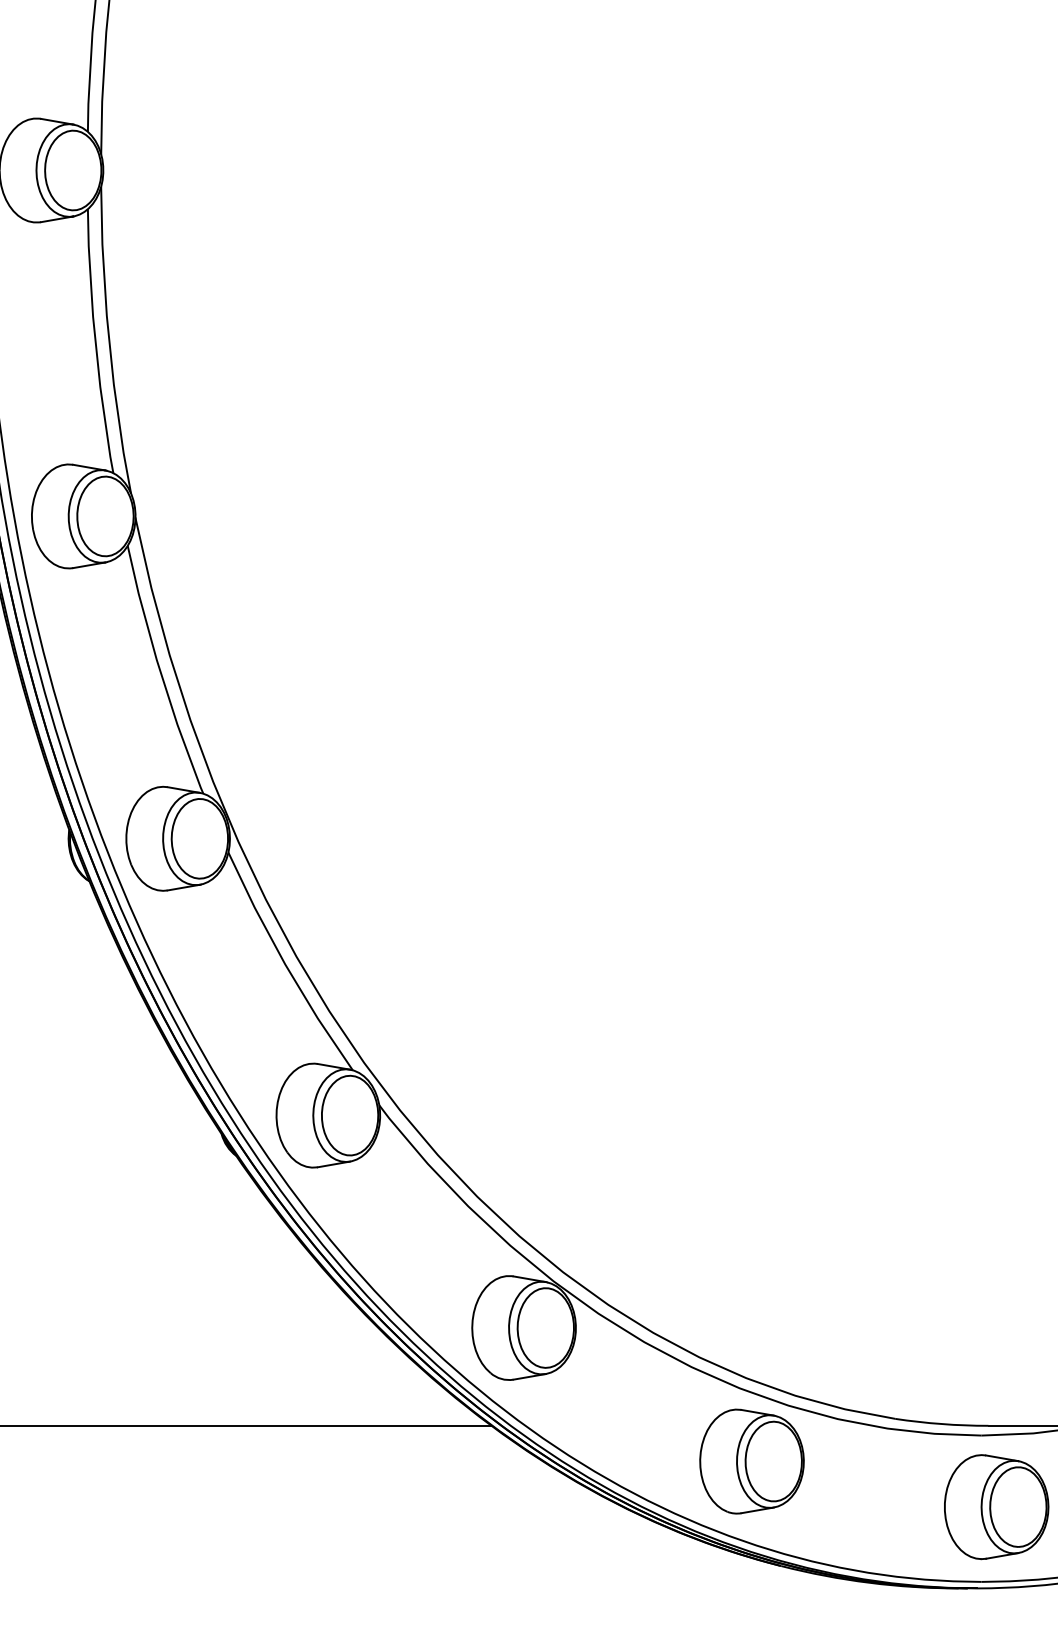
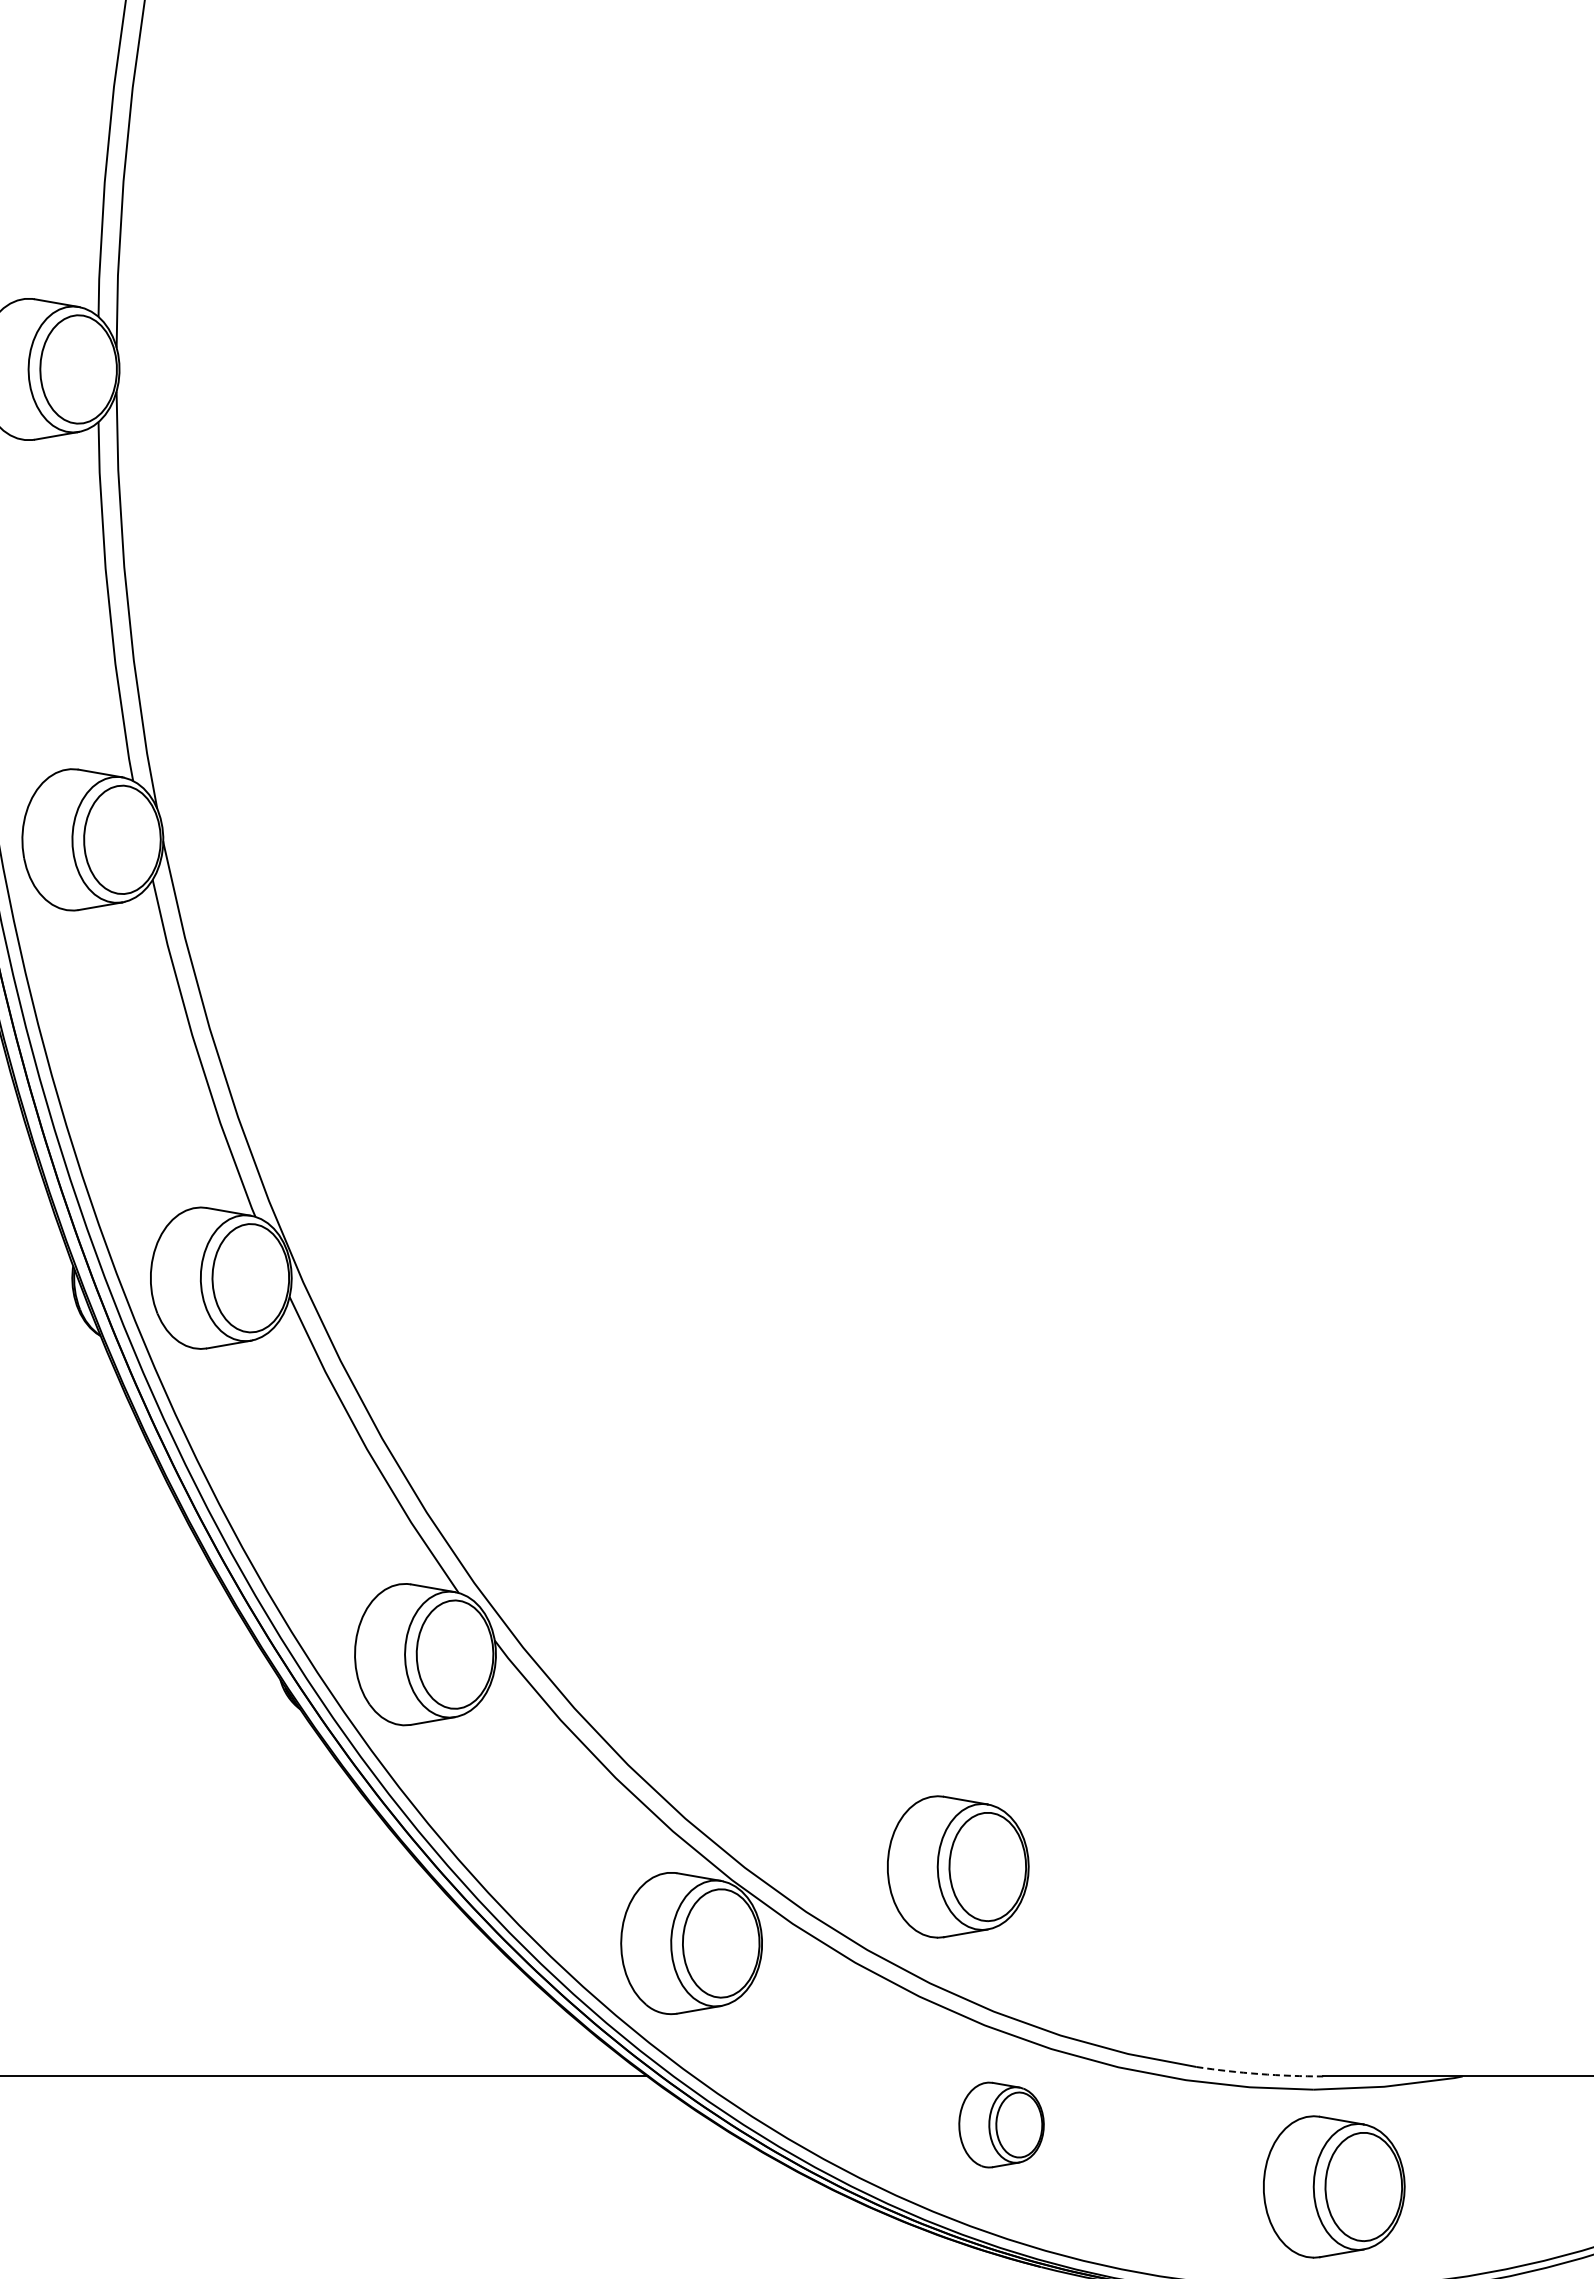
part: (720, 1271) -> (958, 1866), added
arc: (941, 1424) -> (1259, 2074), solid -> dashed
part: (751, 1461) -> (1001, 2124), size x0.6

